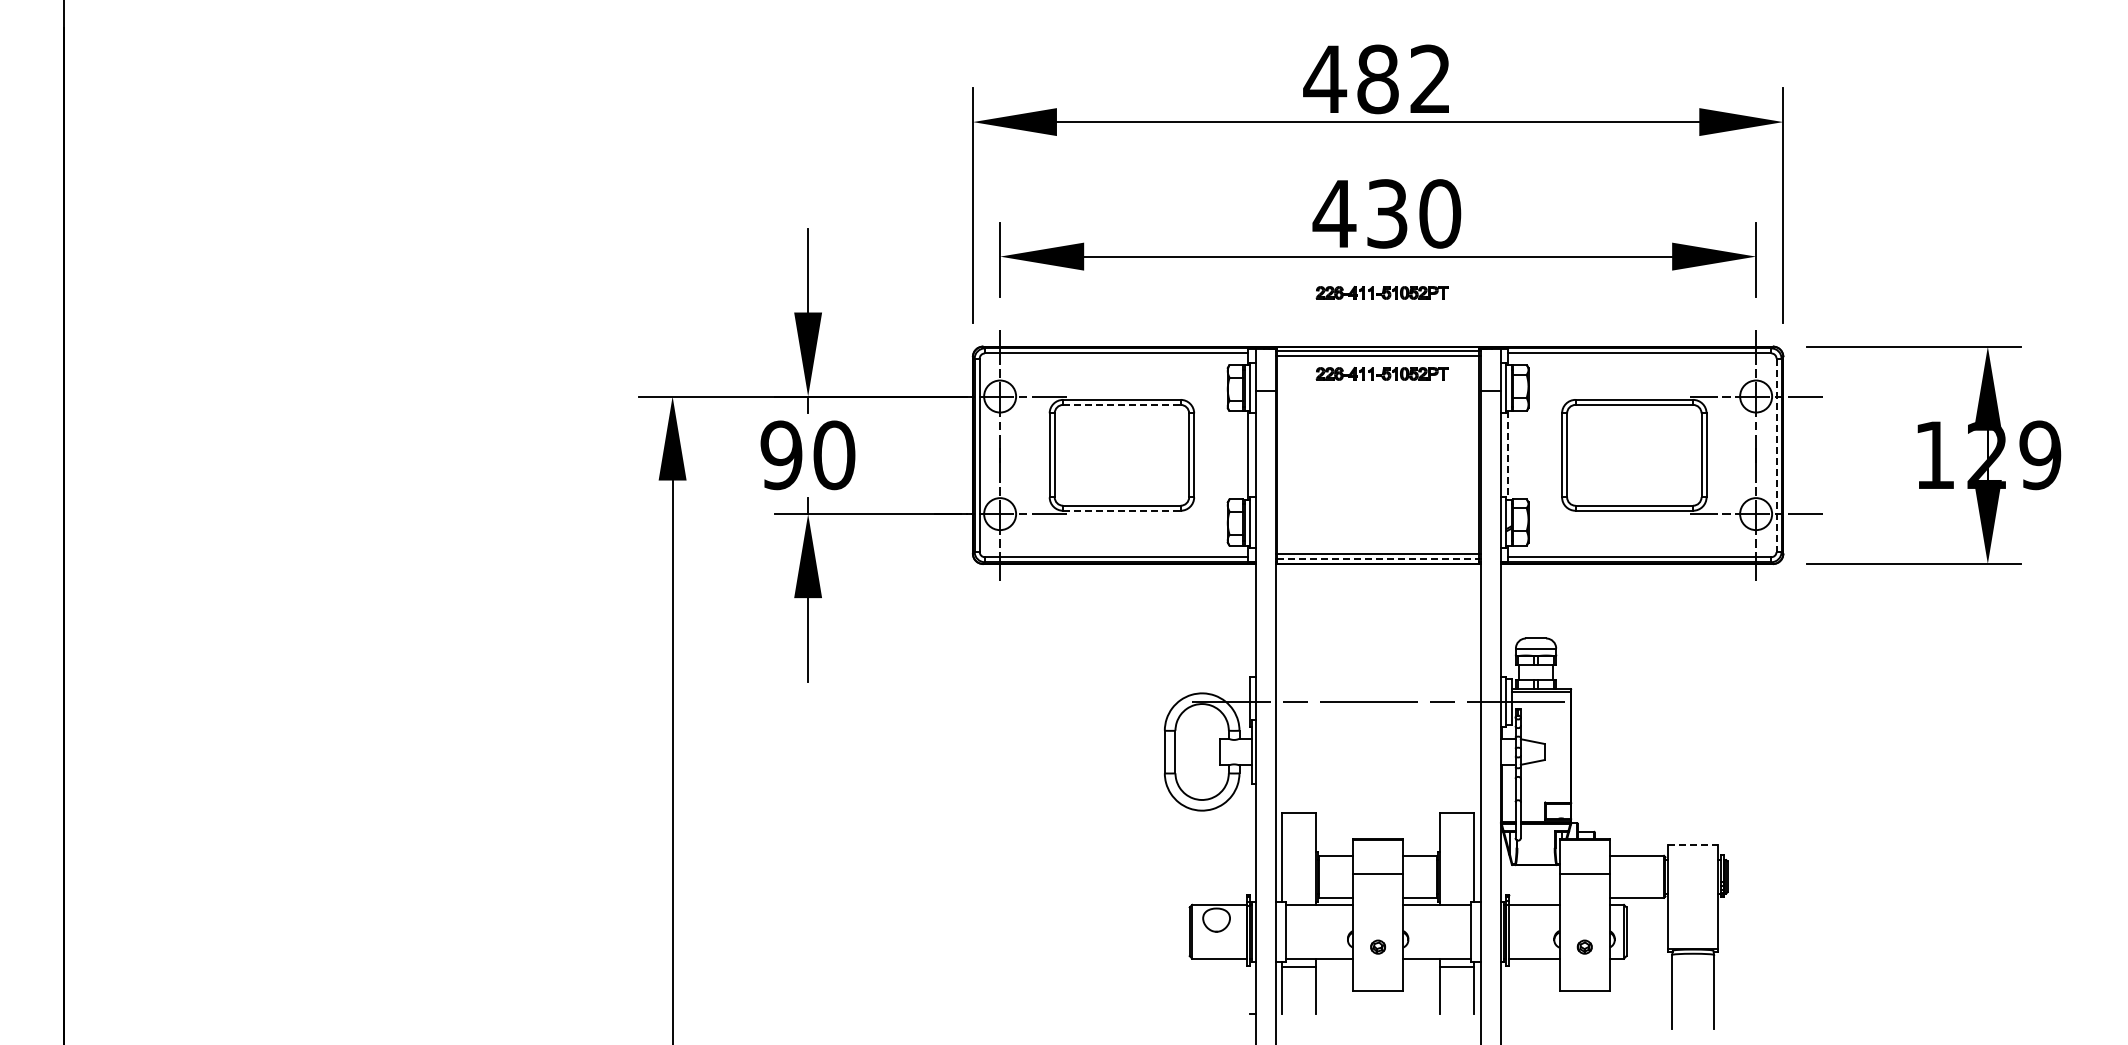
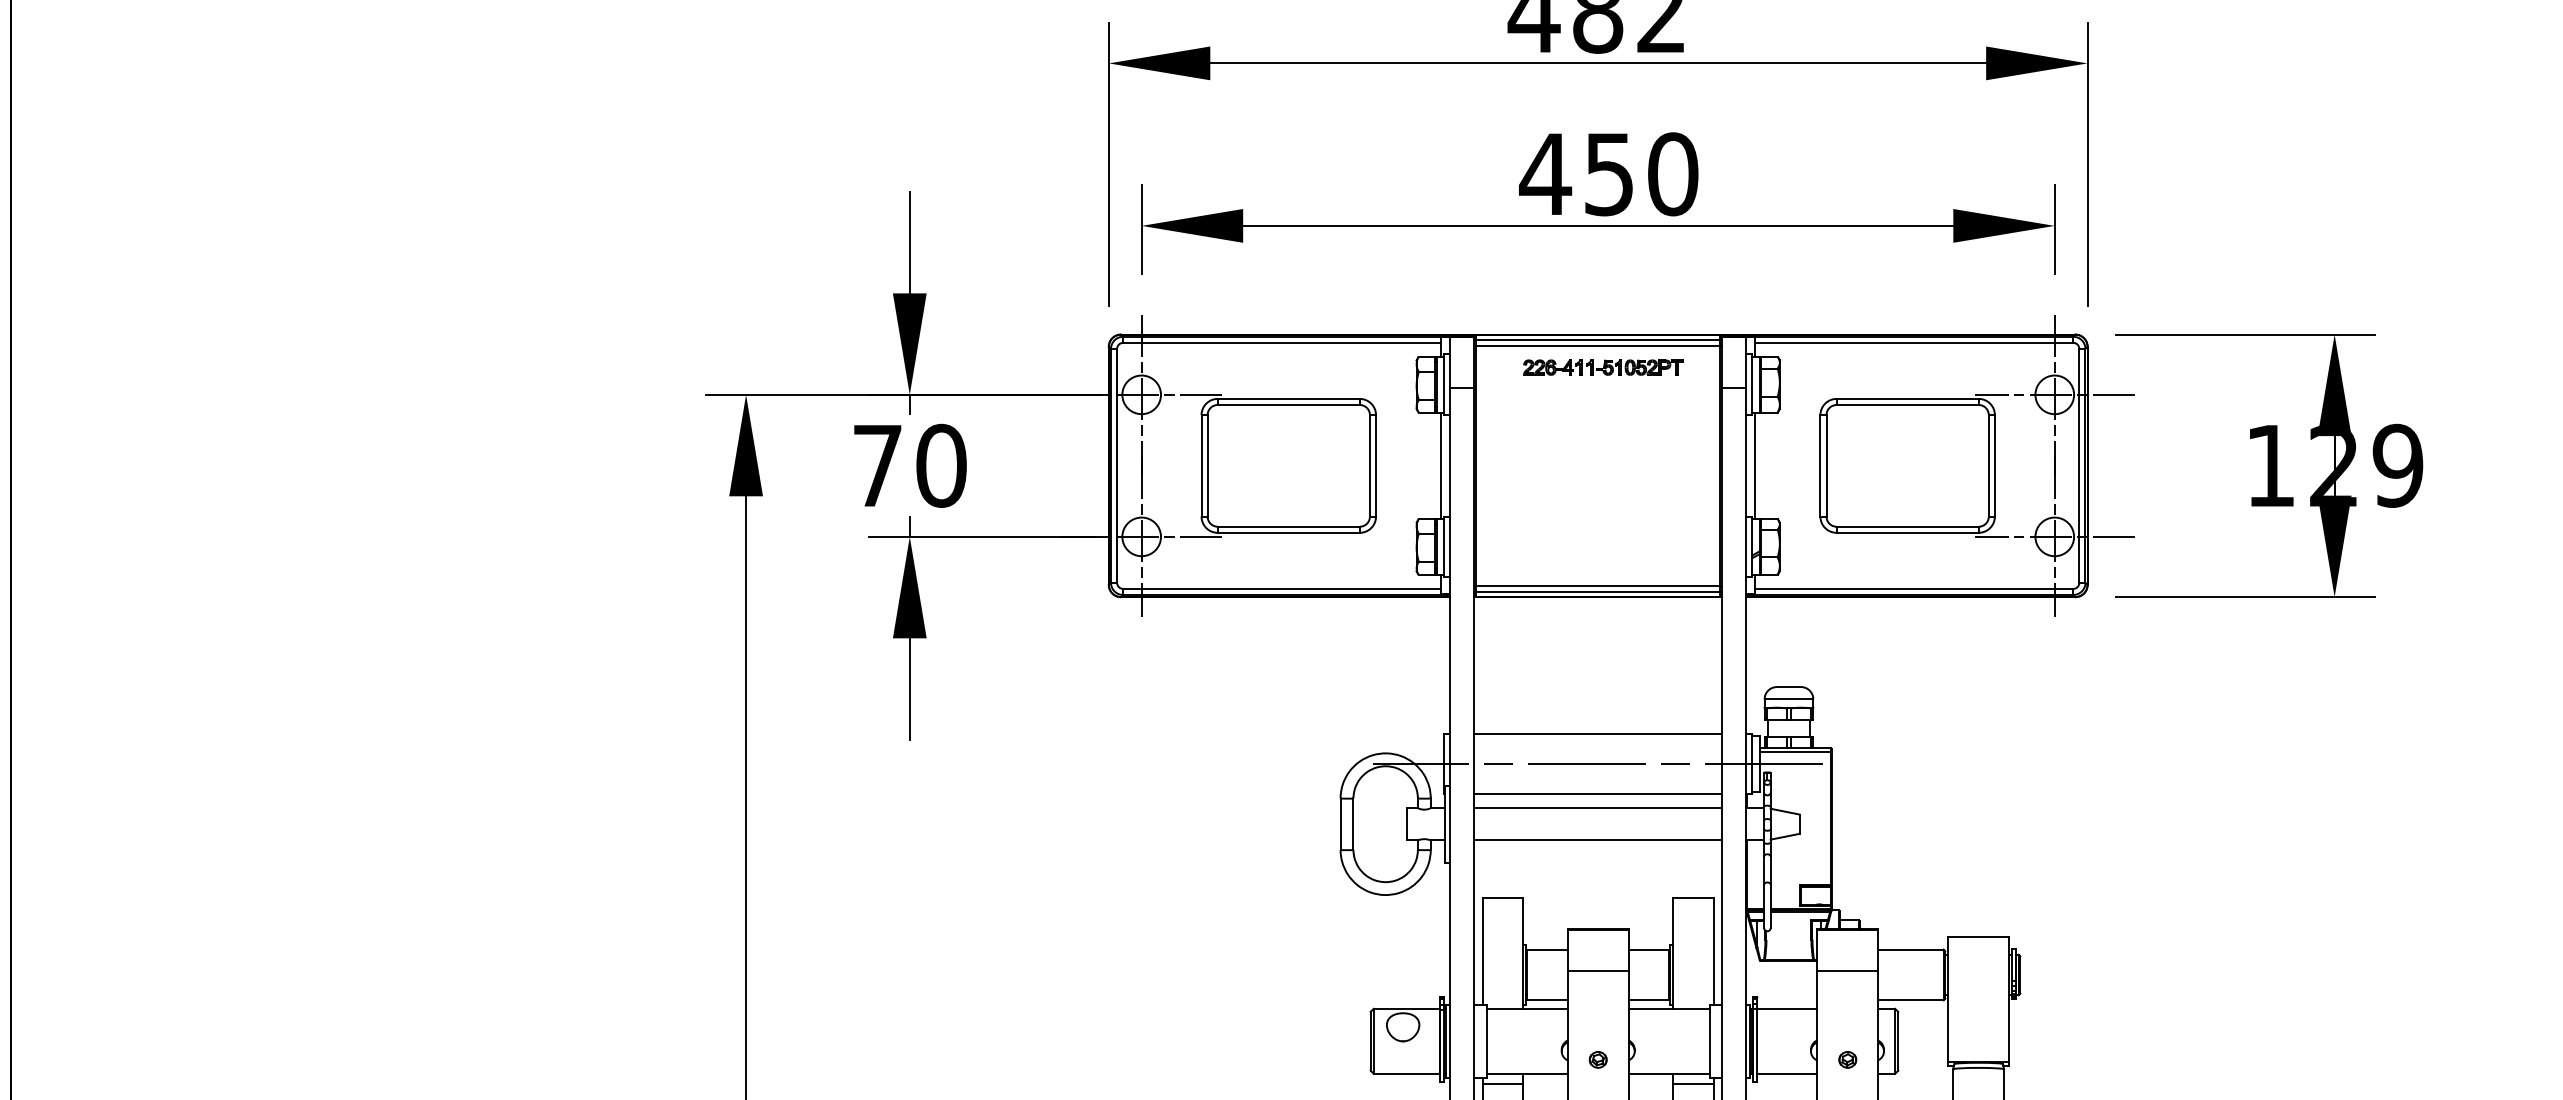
text: (1387, 213) -> (1609, 173), 430 -> 450
part: (1381, 292) -> (1602, 269), removed
line: (1121, 404) -> (1288, 404), dashed -> solid
text: (781, 455) -> (877, 466), 90 -> 70
line: (1508, 455) -> (1755, 466), dashed -> solid
line: (1776, 455) -> (2079, 466), dashed -> solid
line: (1121, 510) -> (1288, 532), dashed -> solid
line: (1378, 559) -> (1598, 591), dashed -> solid
line: (1377, 676) -> (1597, 733), added
line: (1377, 727) -> (1597, 794), added
line: (1377, 738) -> (1597, 807), added
line: (1377, 765) -> (1597, 840), added
line: (1693, 845) -> (1979, 937), dashed -> solid

